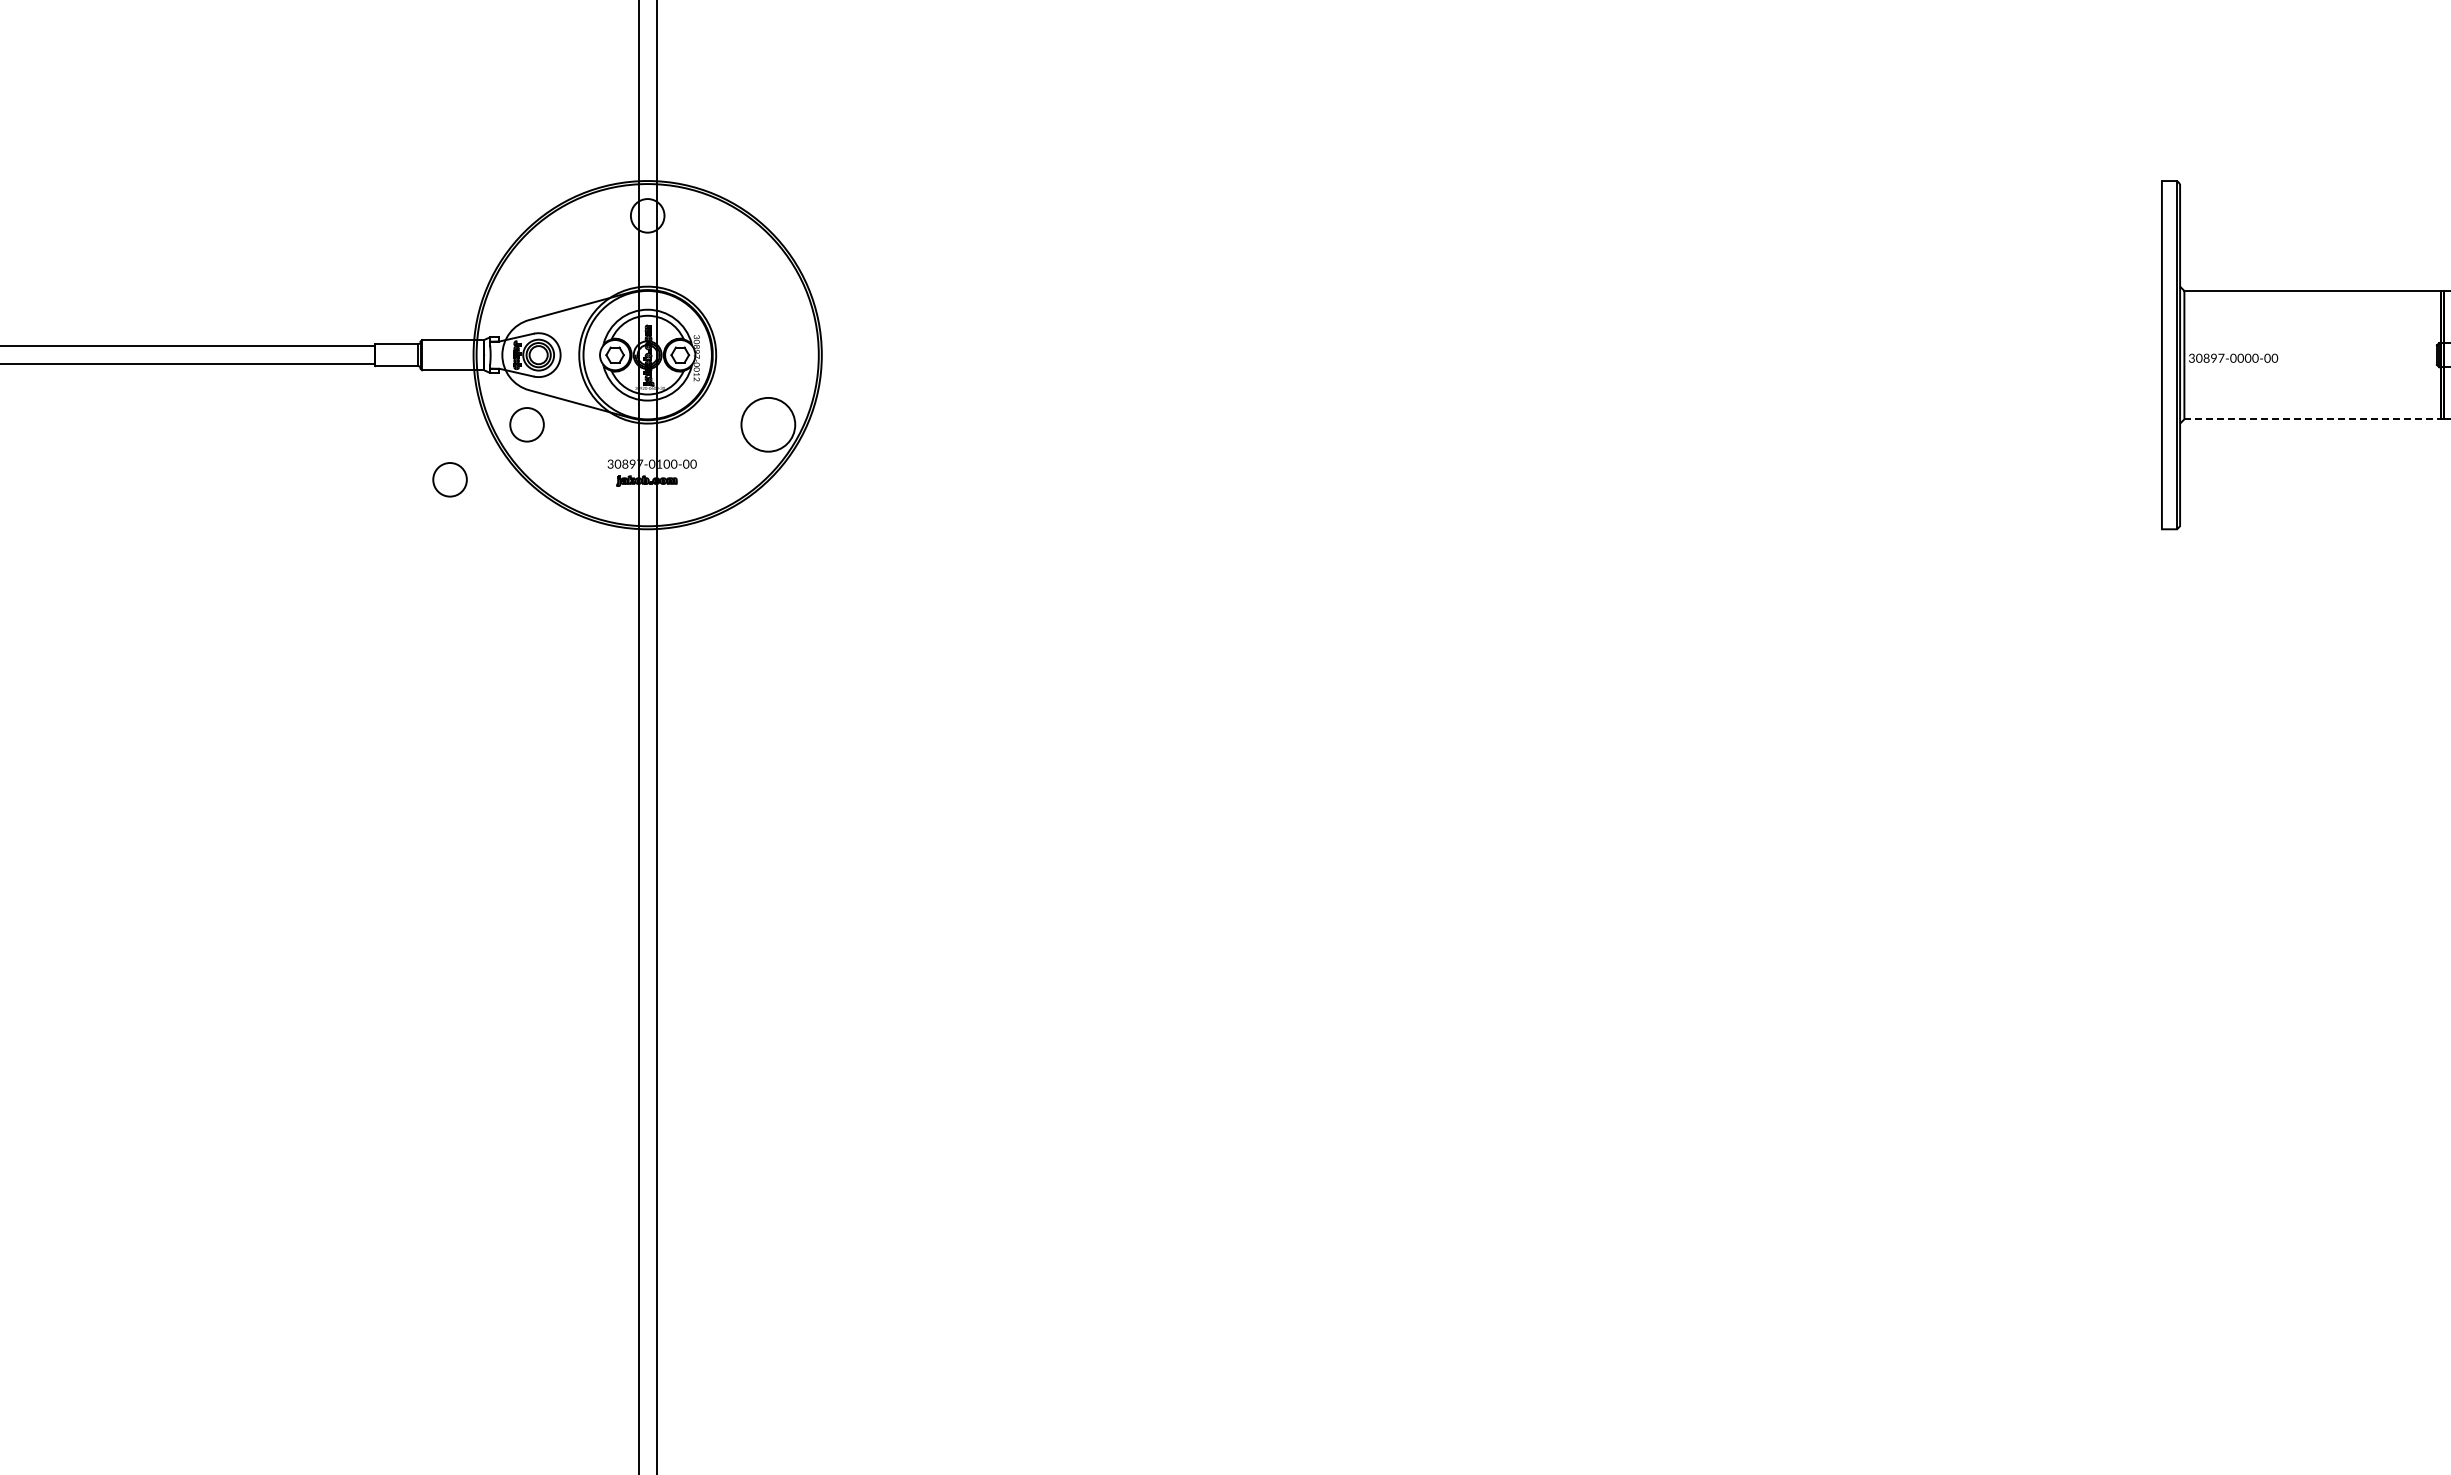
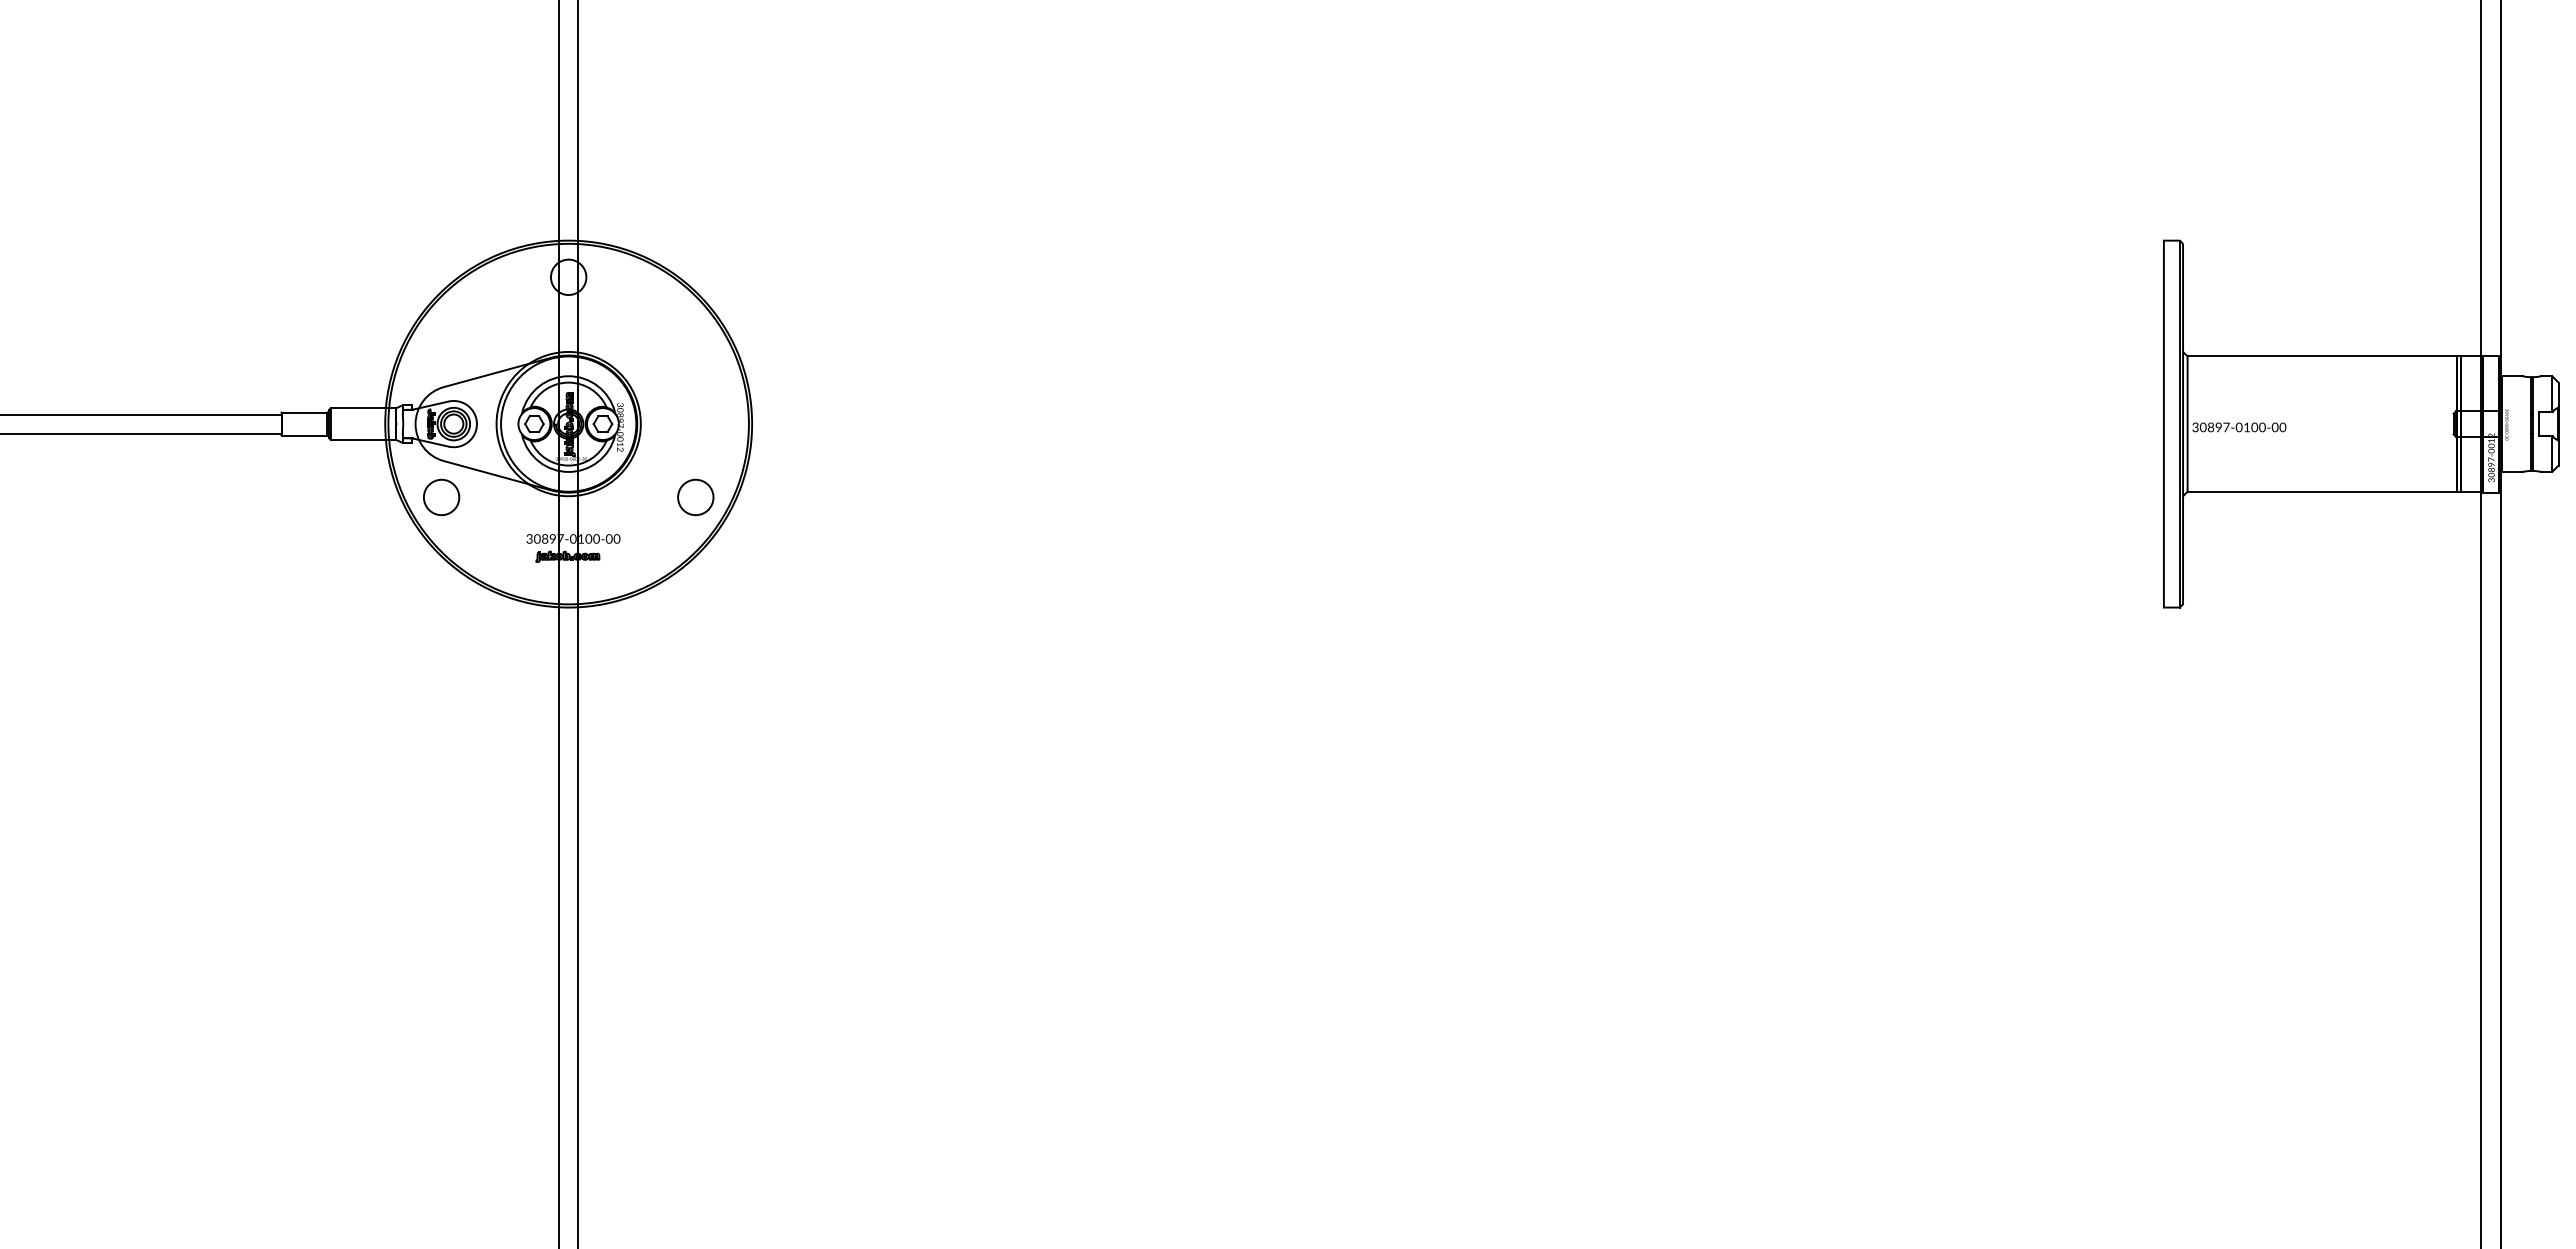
text: (2240, 357) -> (2246, 426), 30897-0000-00 -> 30897-0100-00
line: (2312, 419) -> (2322, 491), dashed -> solid
circle: (768, 424) -> (695, 497), size x0.62
circle: (449, 479) -> (359, 555), removed

